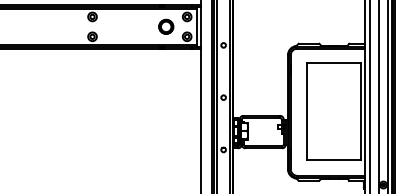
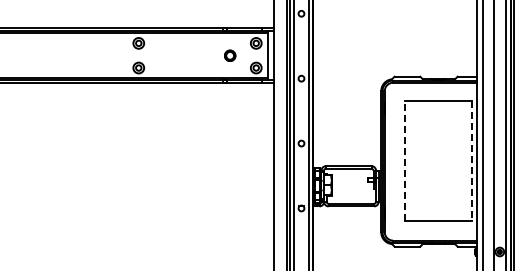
part: (165, 26) -> (229, 55), size x0.6
line: (307, 111) -> (405, 160), solid -> dashed
line: (360, 112) -> (471, 161), solid -> dashed

